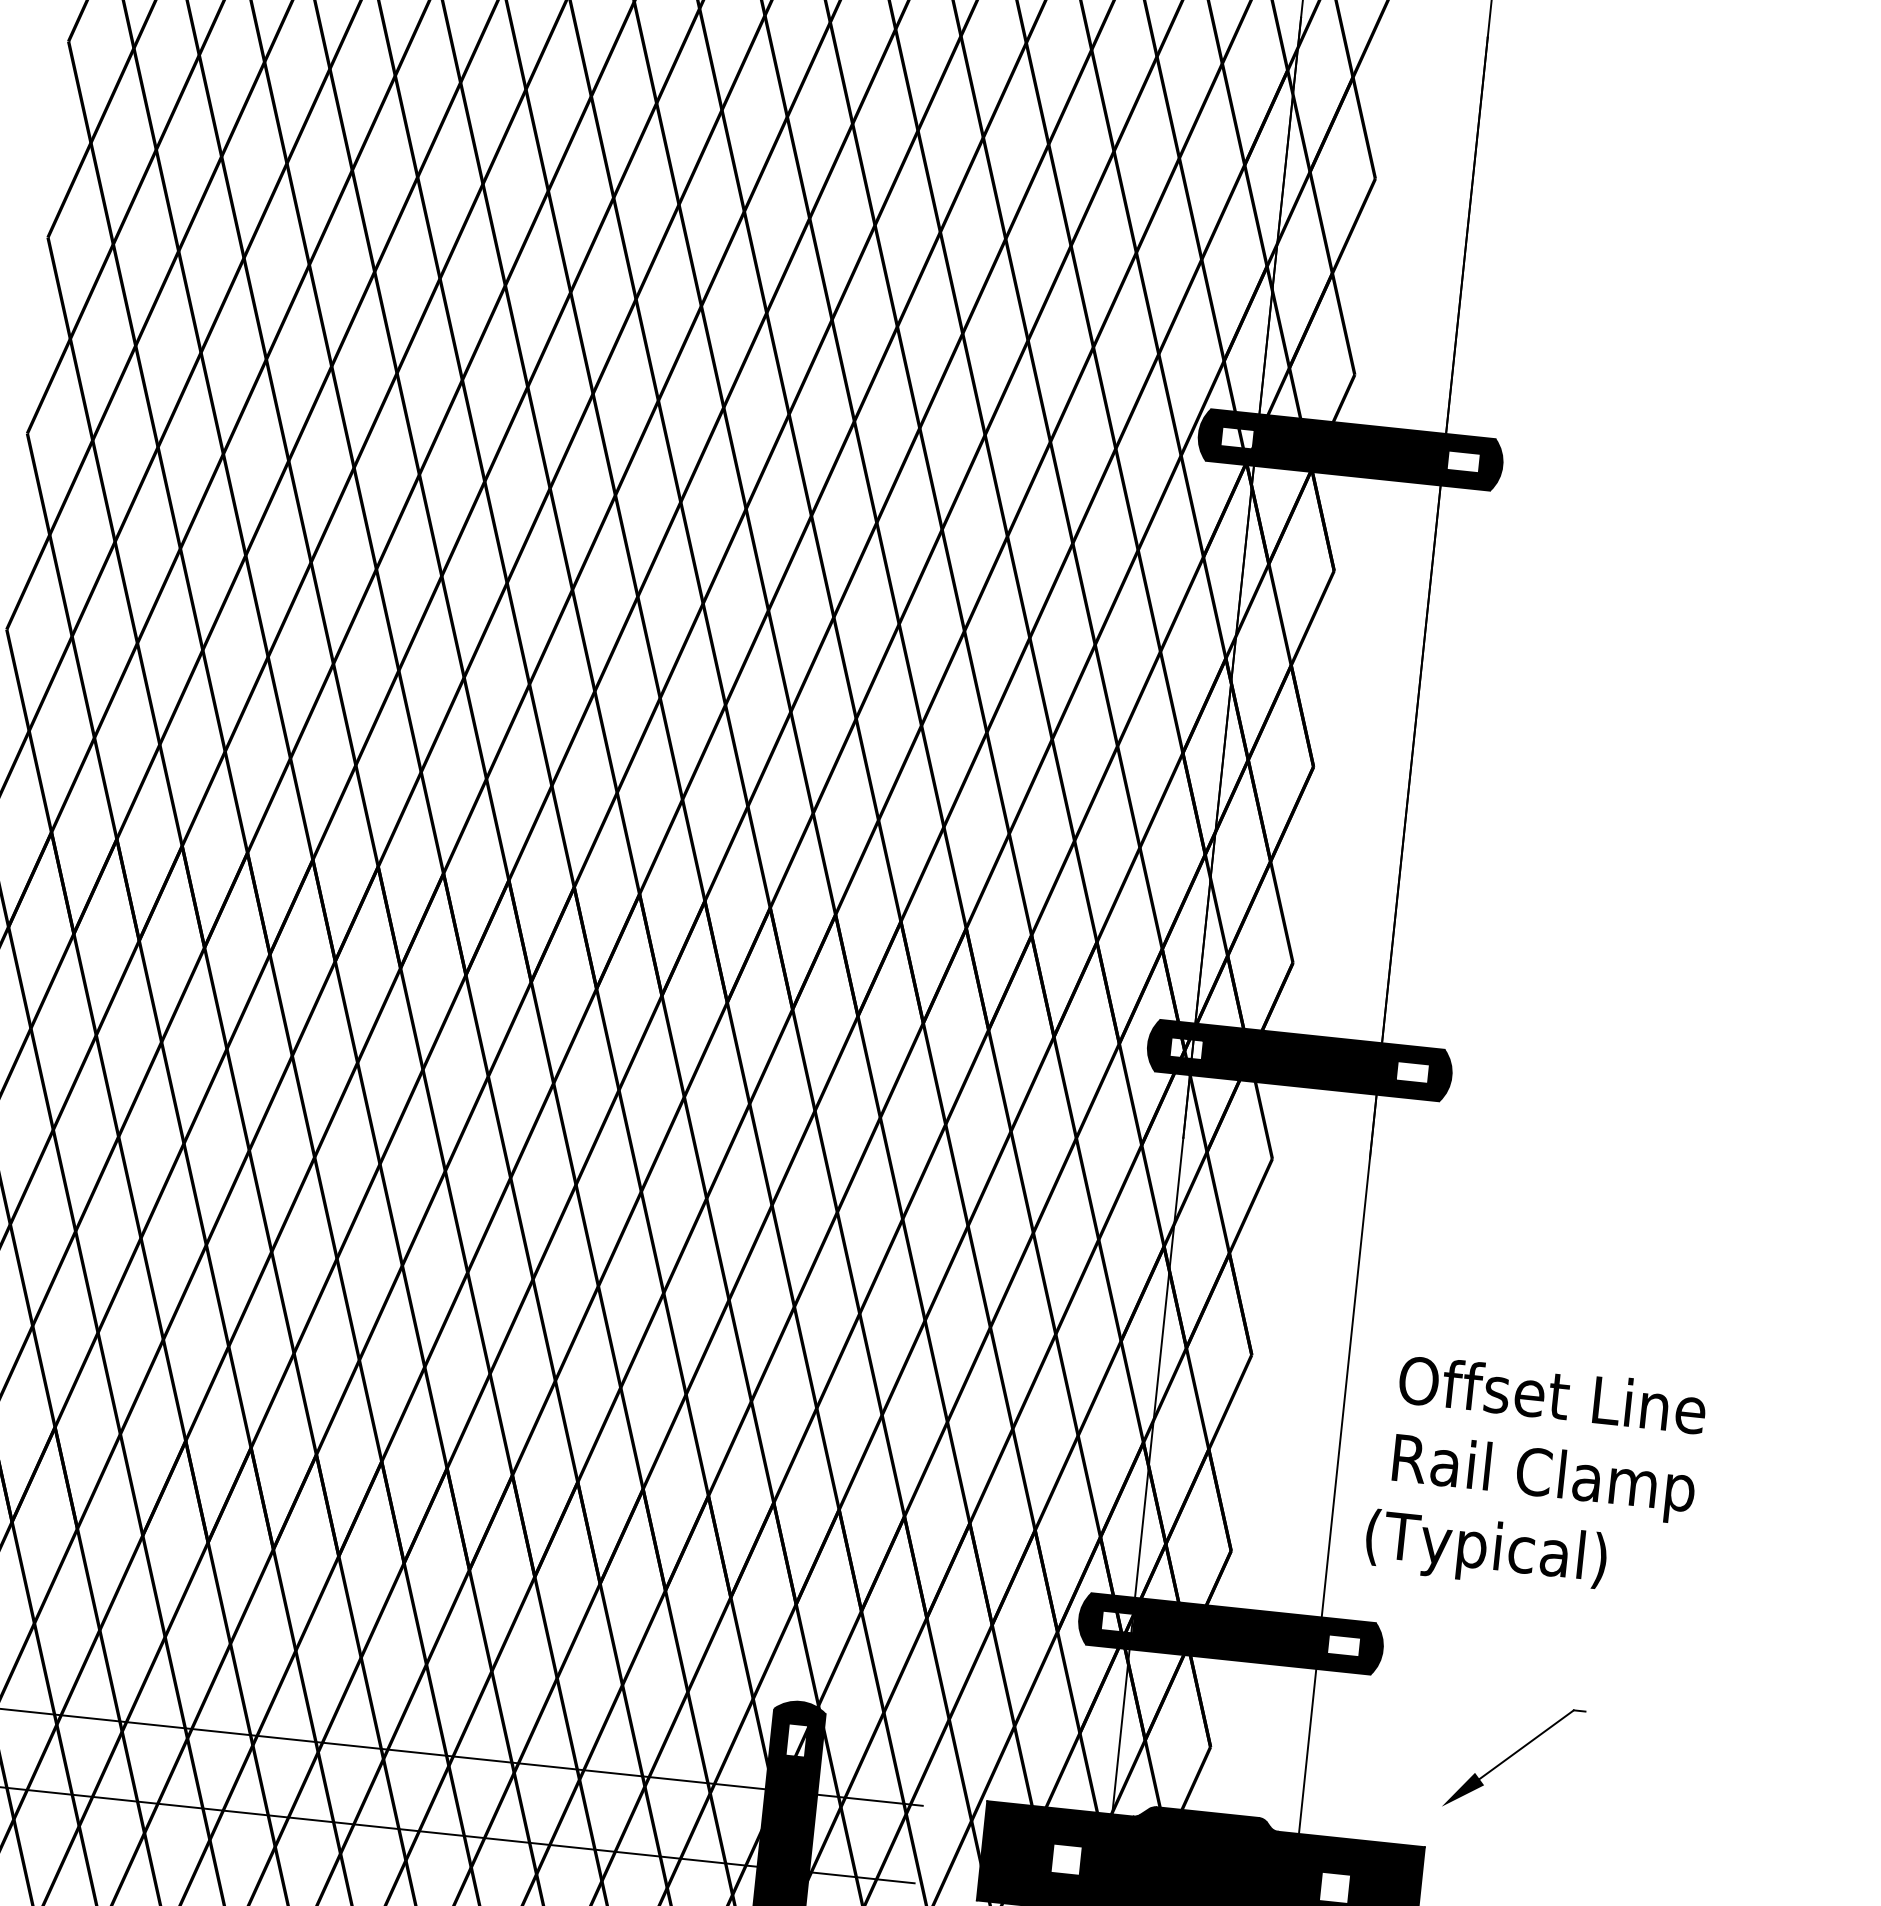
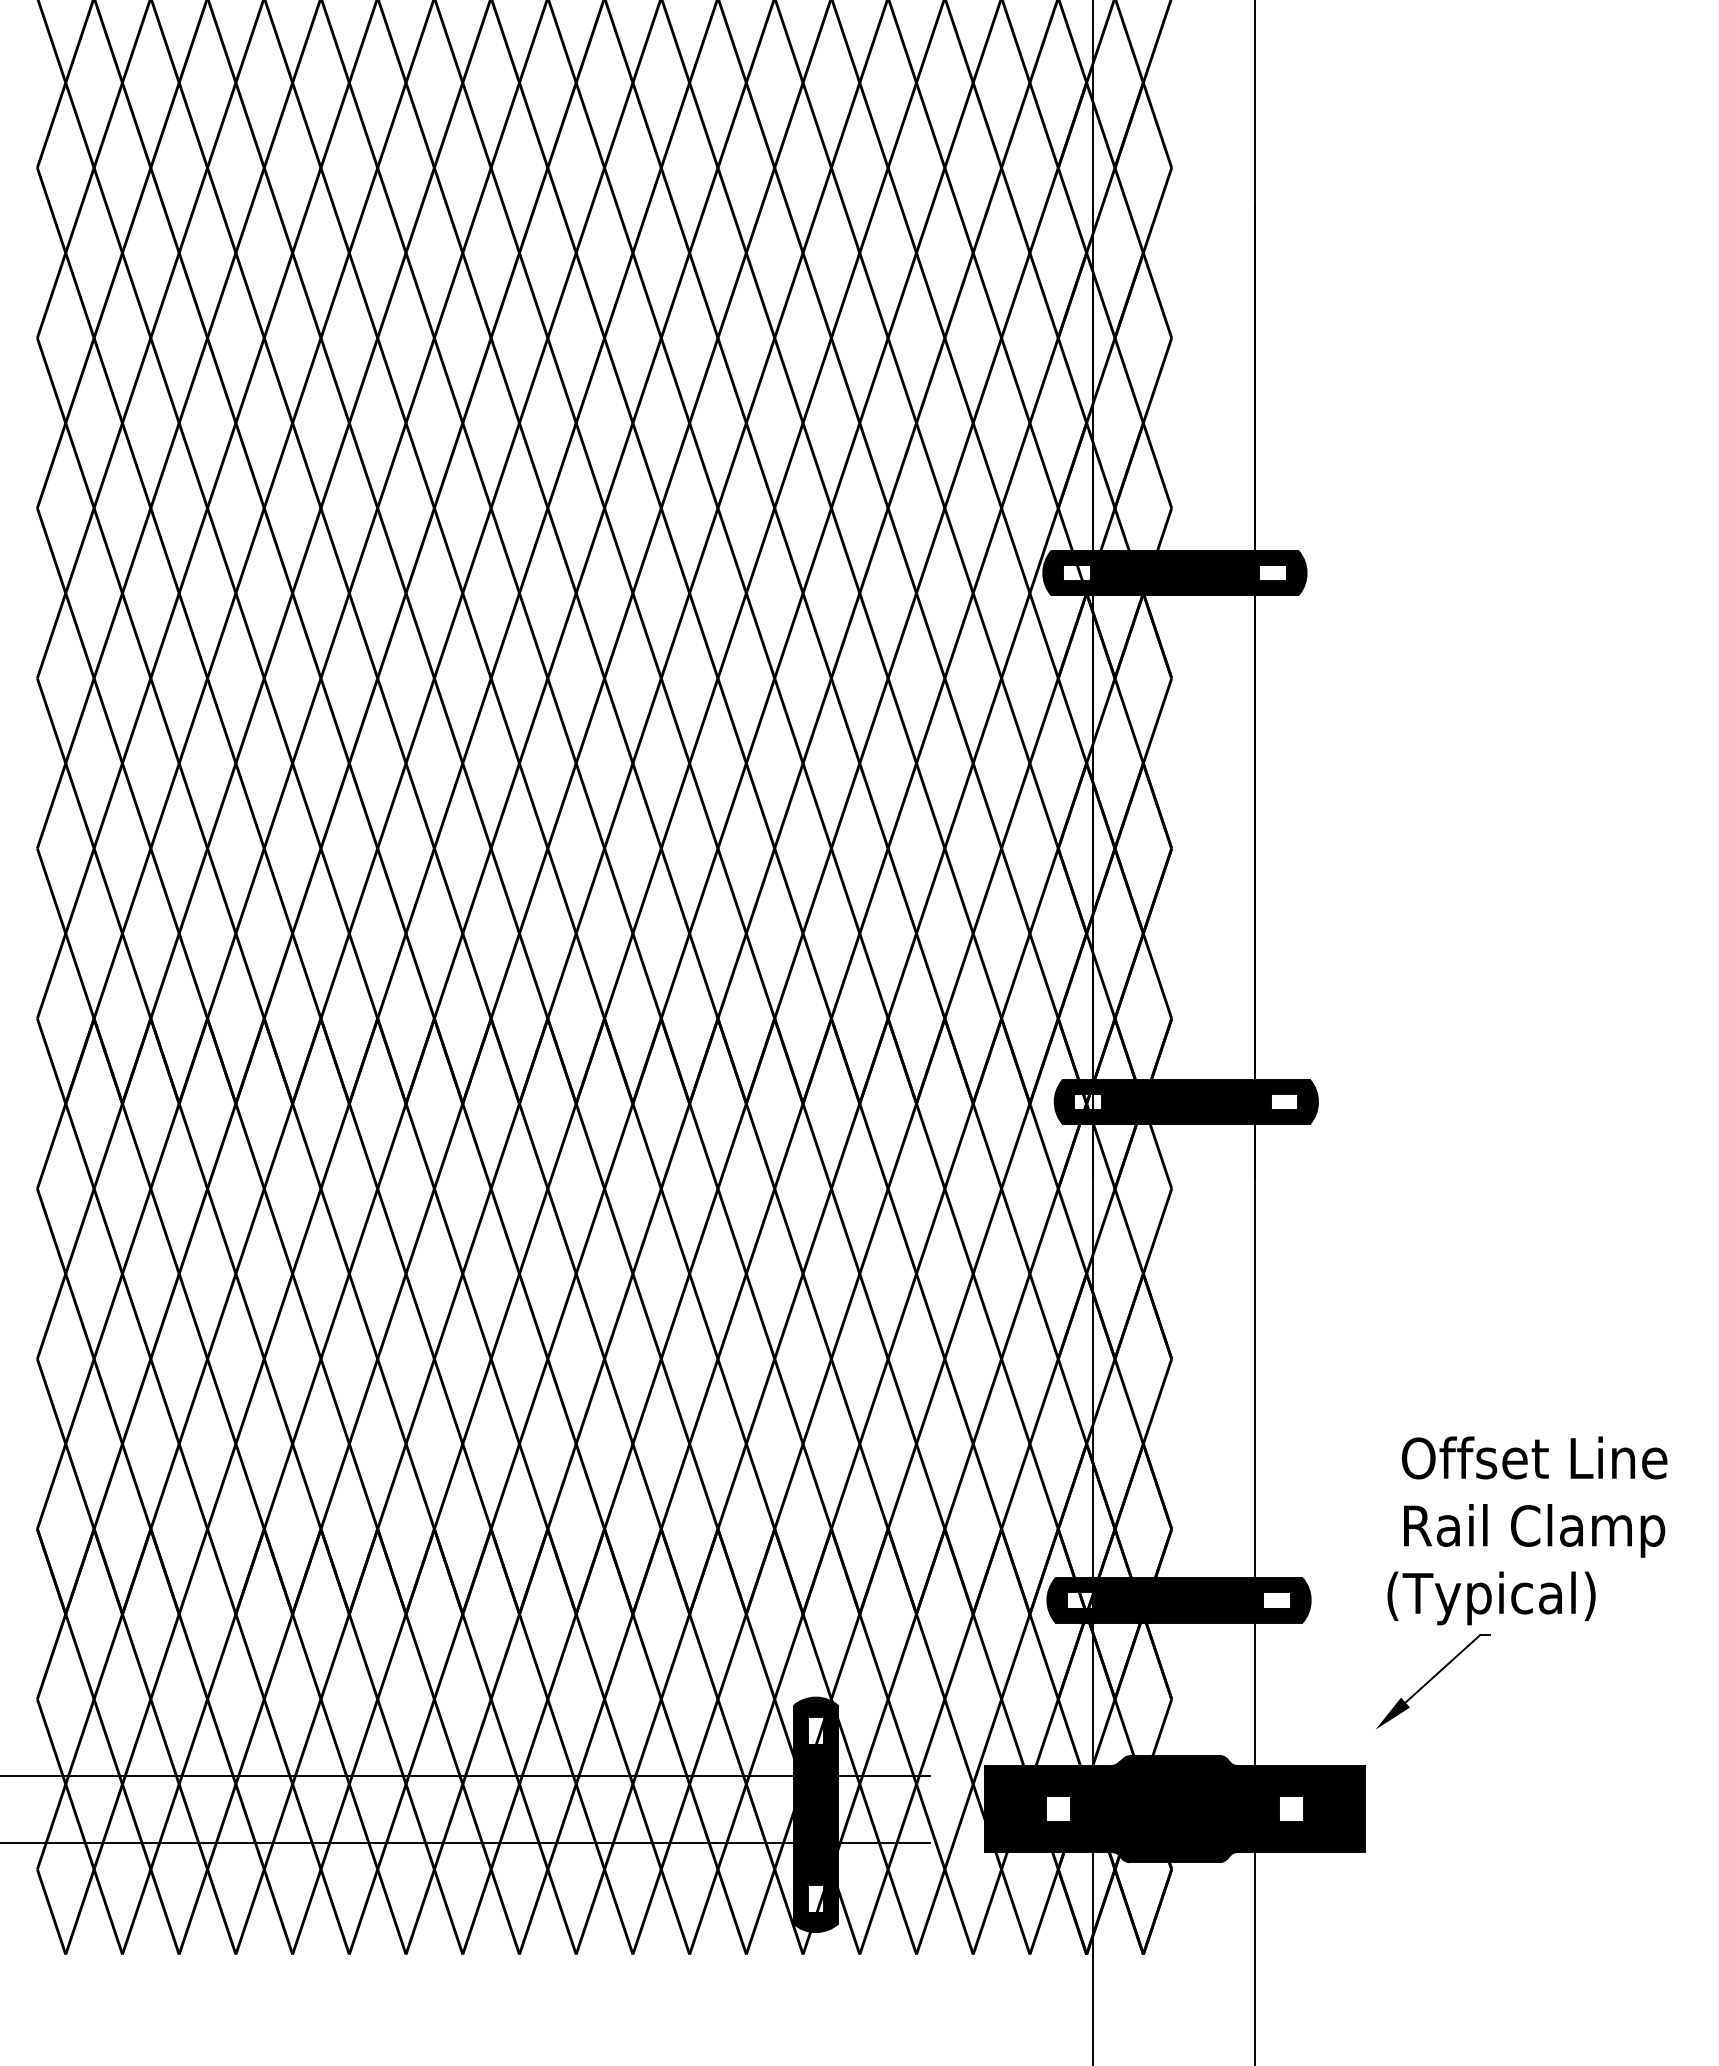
text: (1535, 1477) -> (1527, 1530), moved

